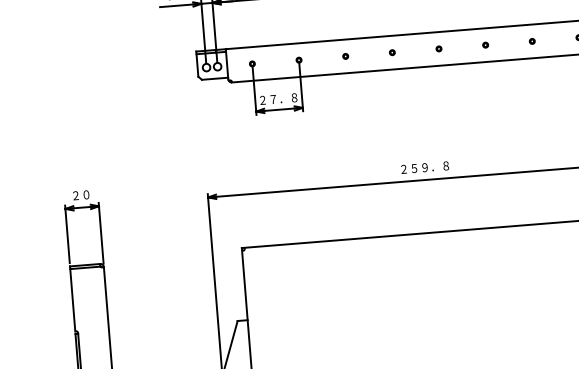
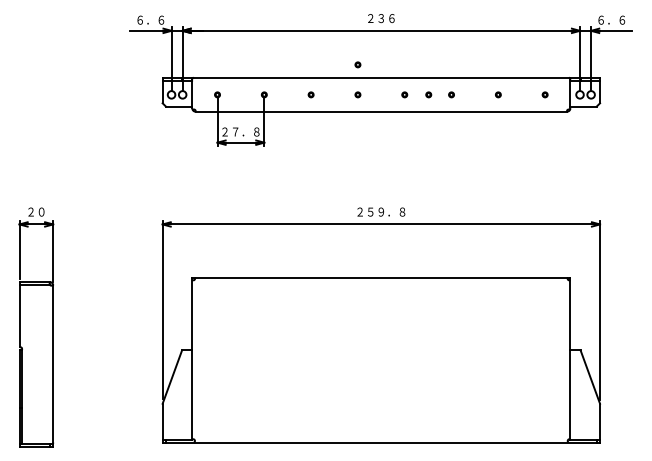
part: (389, 22) -> (357, 64), added
part: (462, 46) -> (428, 94), added

